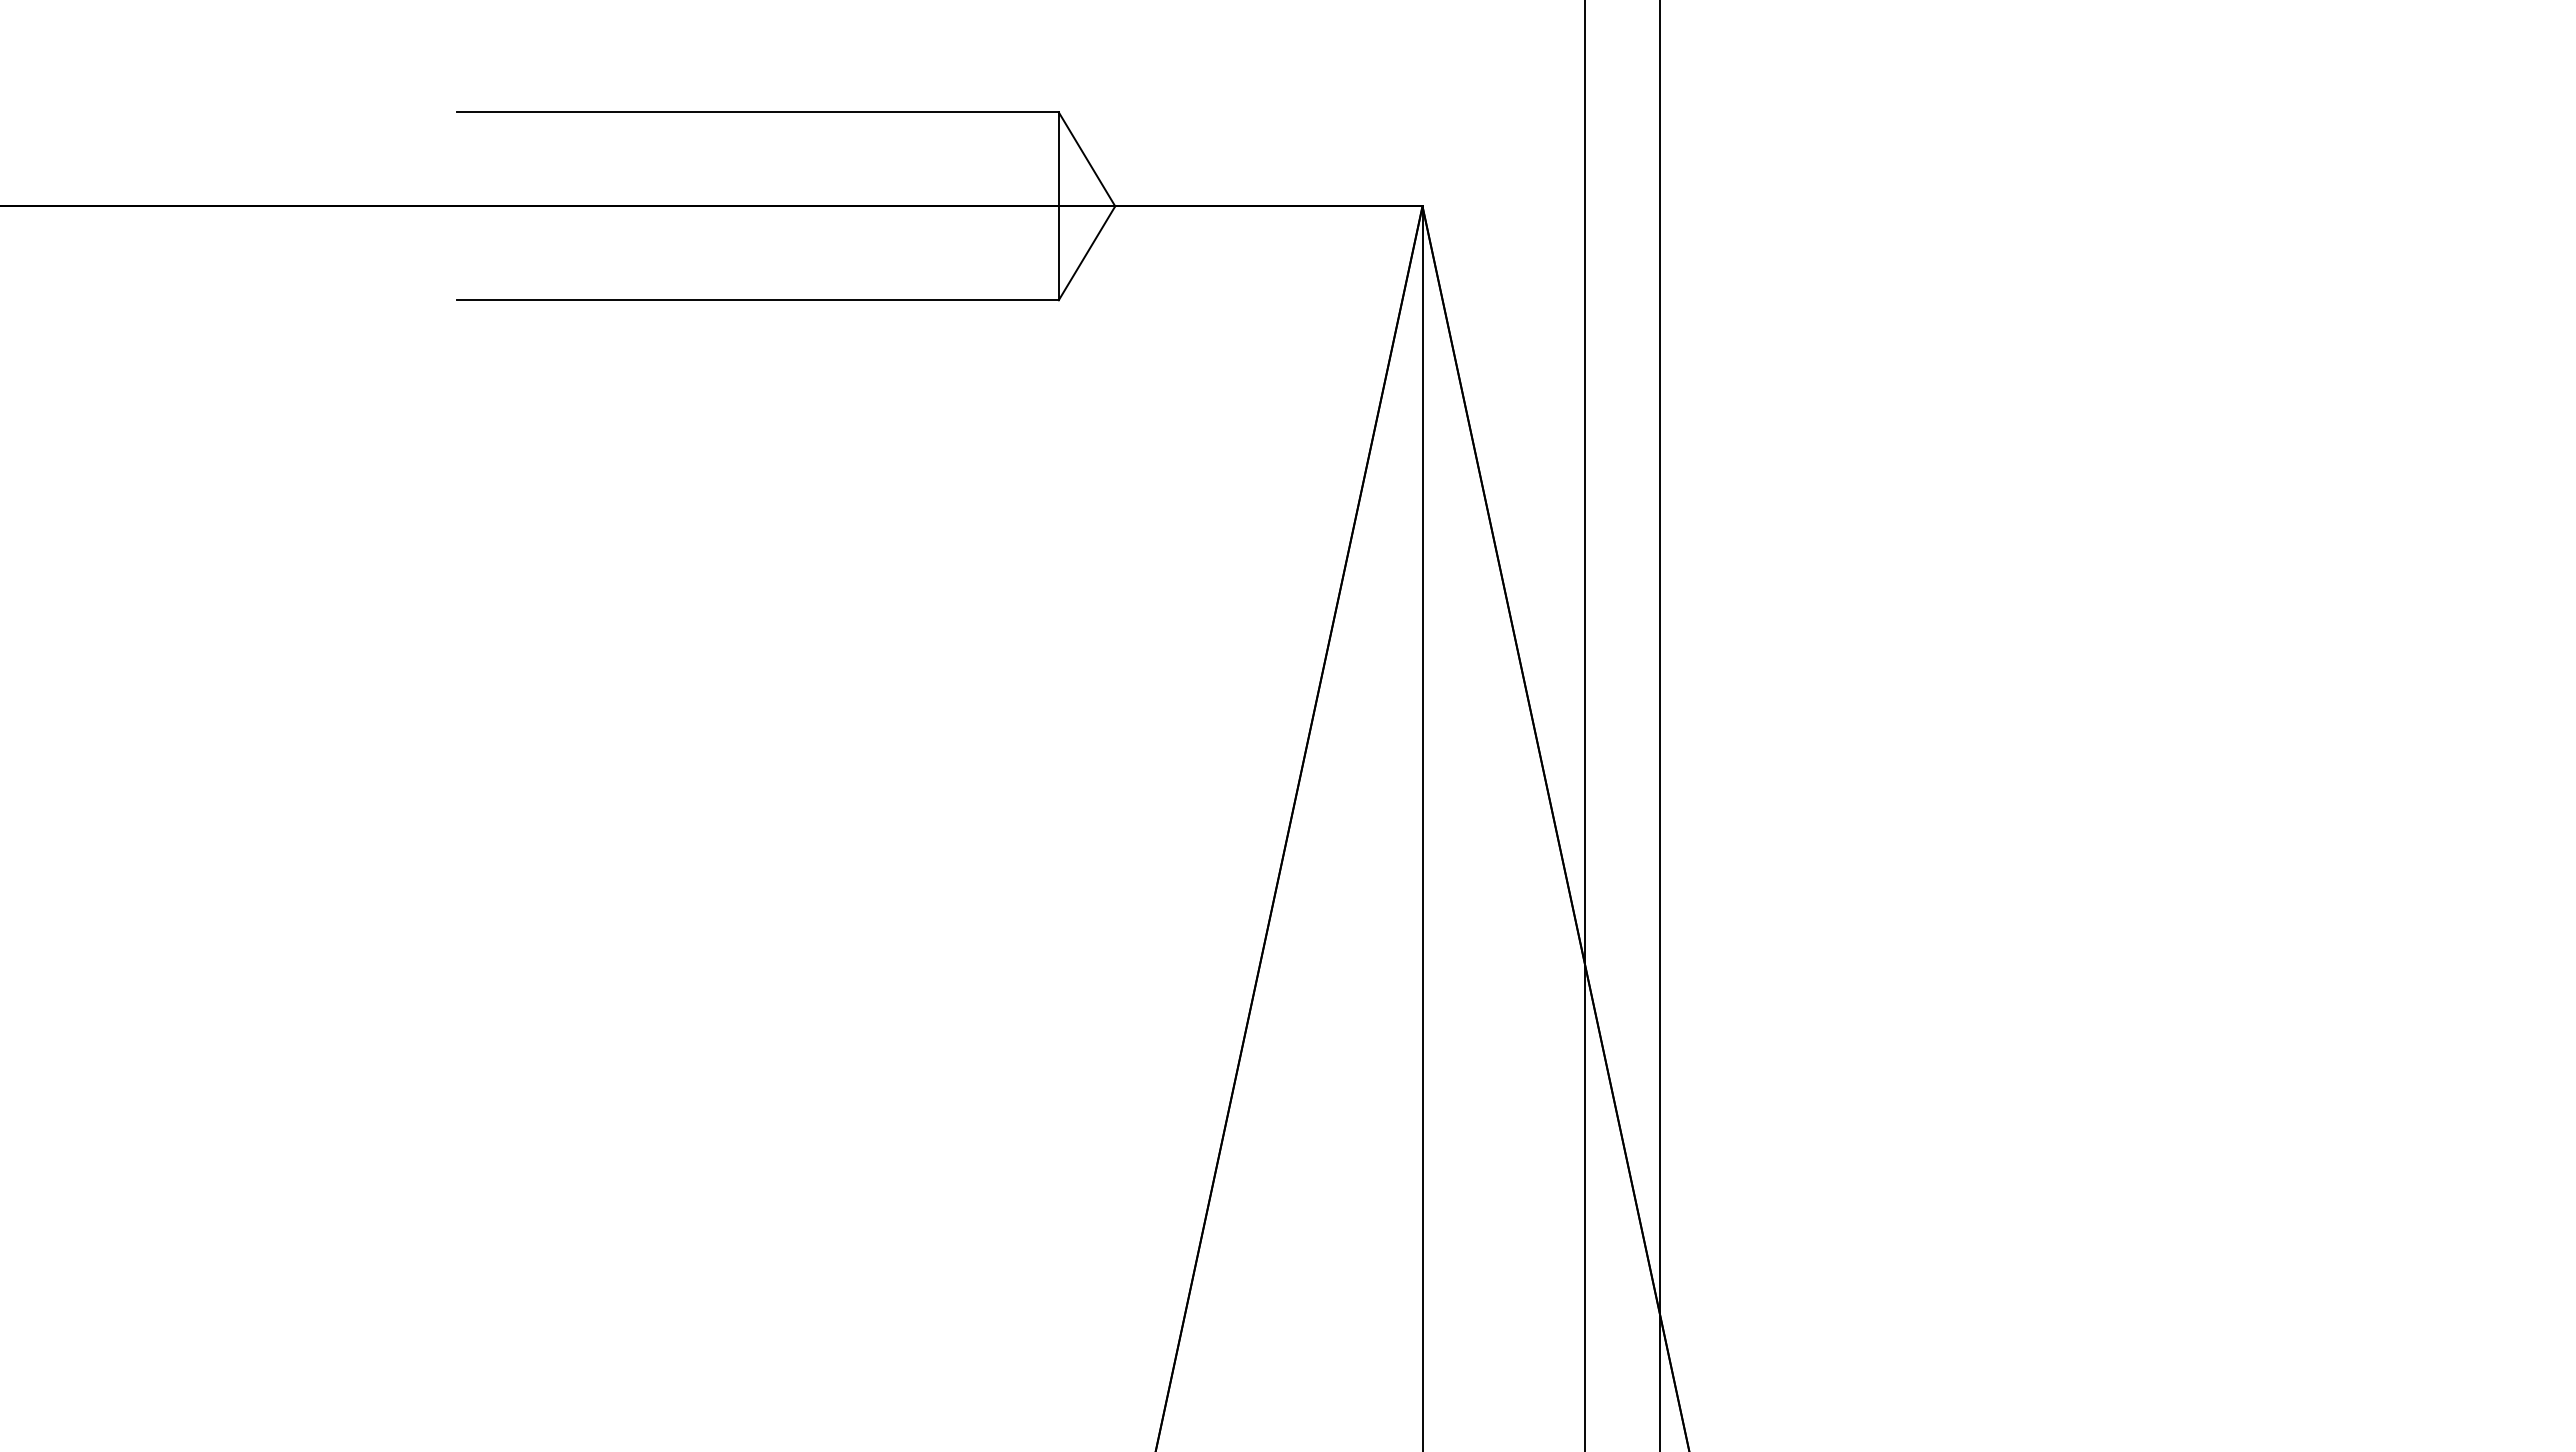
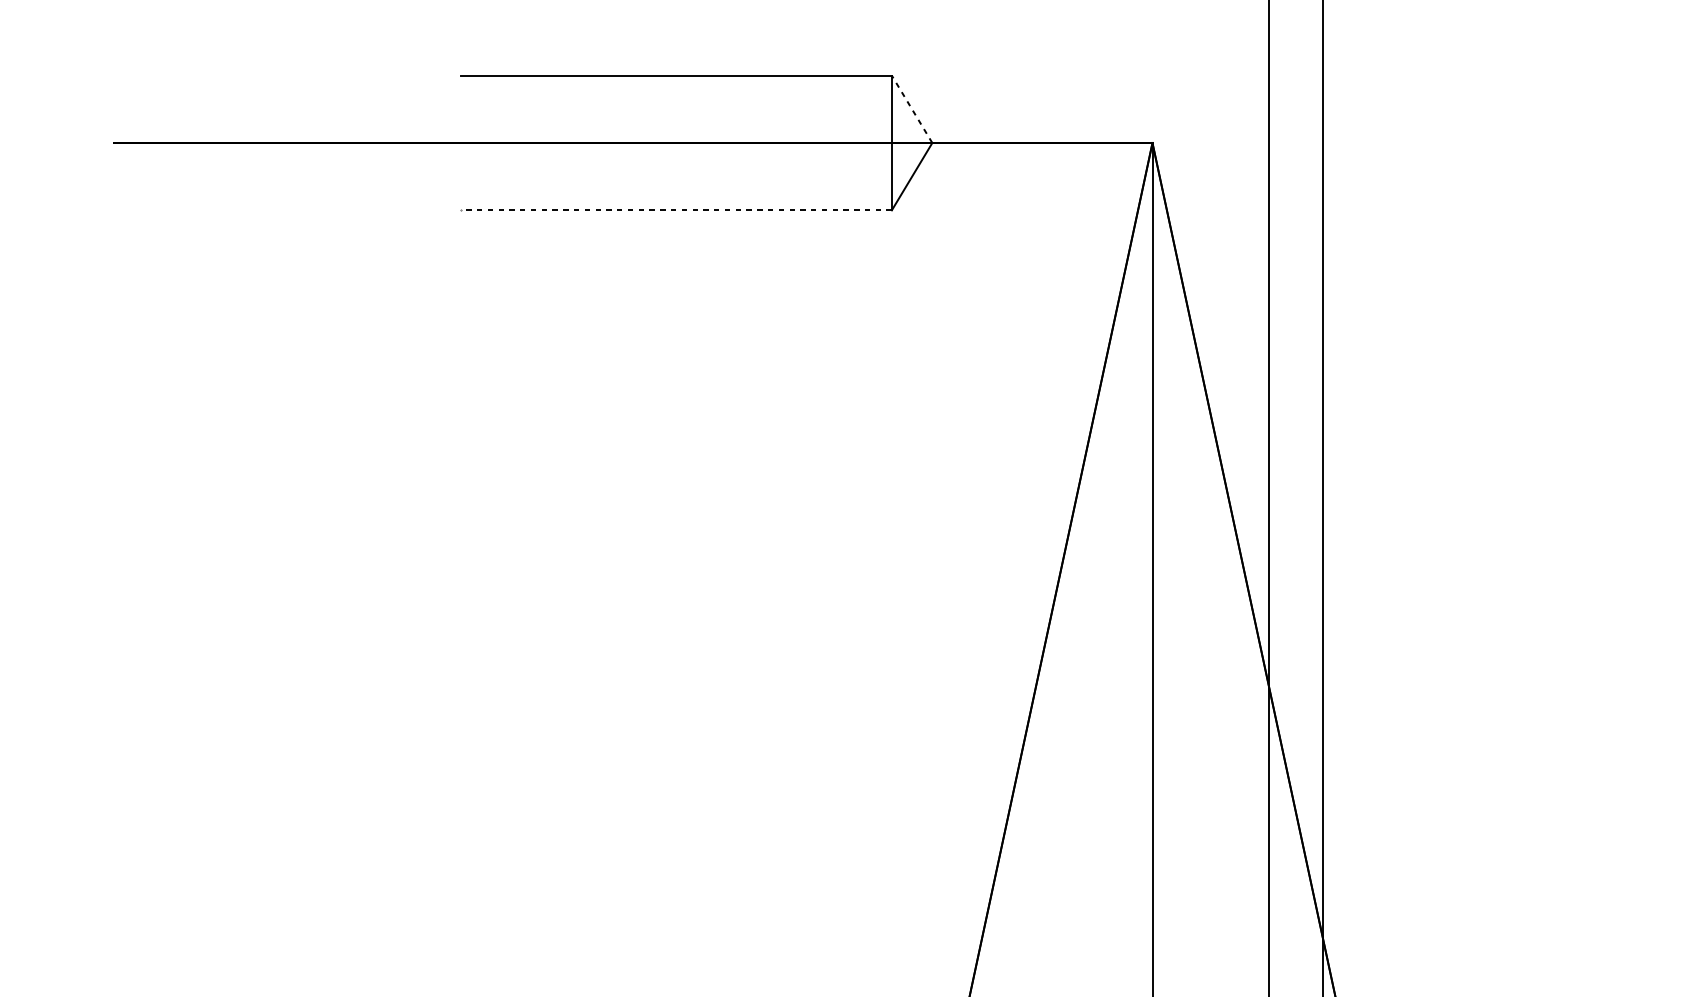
line: (1087, 159) -> (912, 109), solid -> dashed
line: (757, 300) -> (676, 210), solid -> dashed

